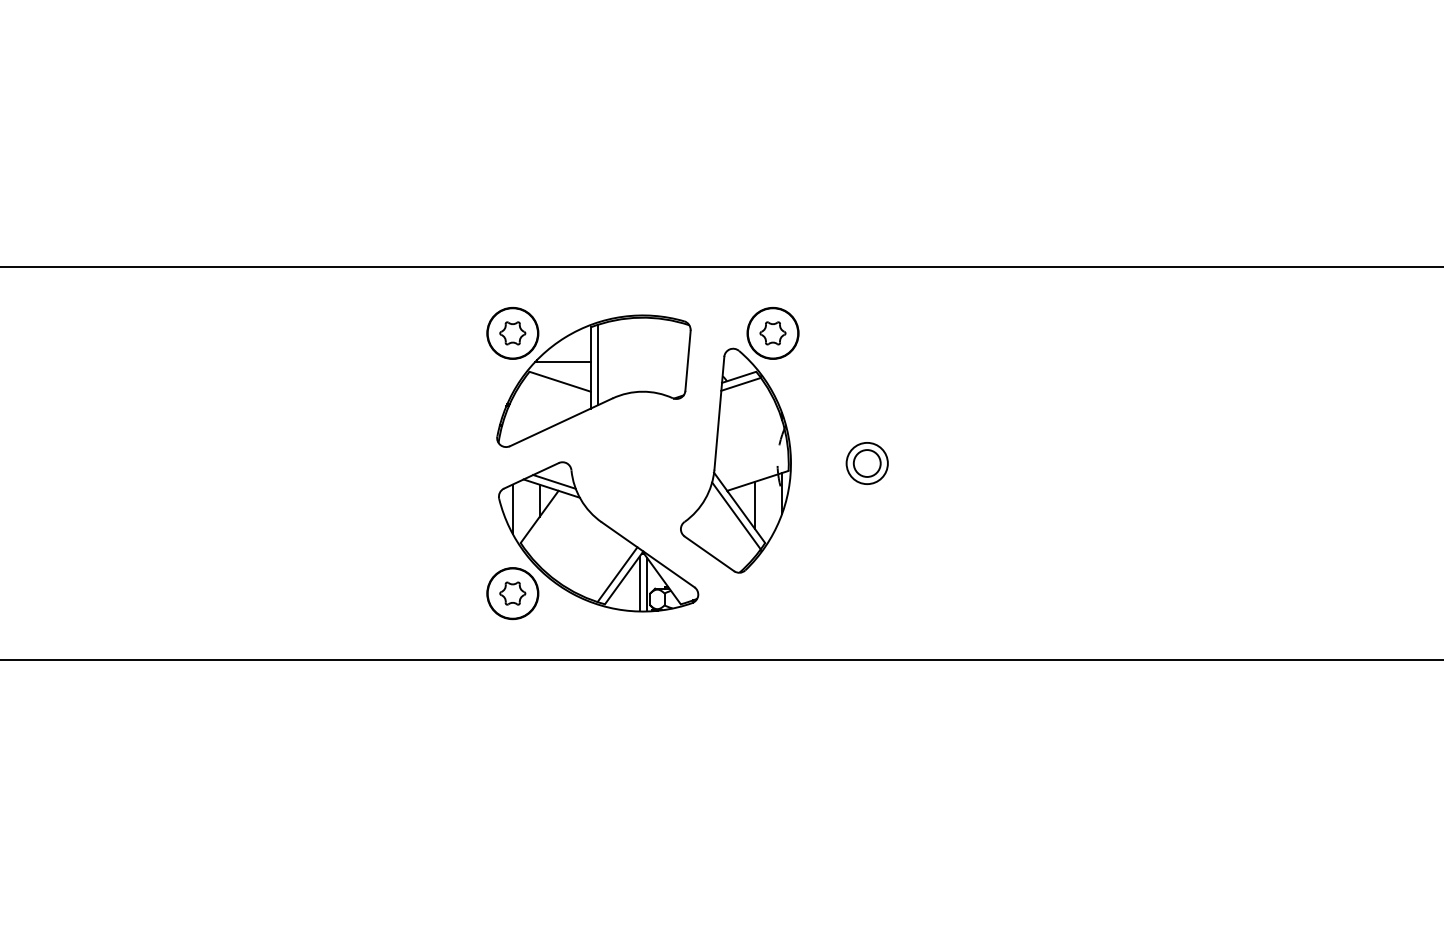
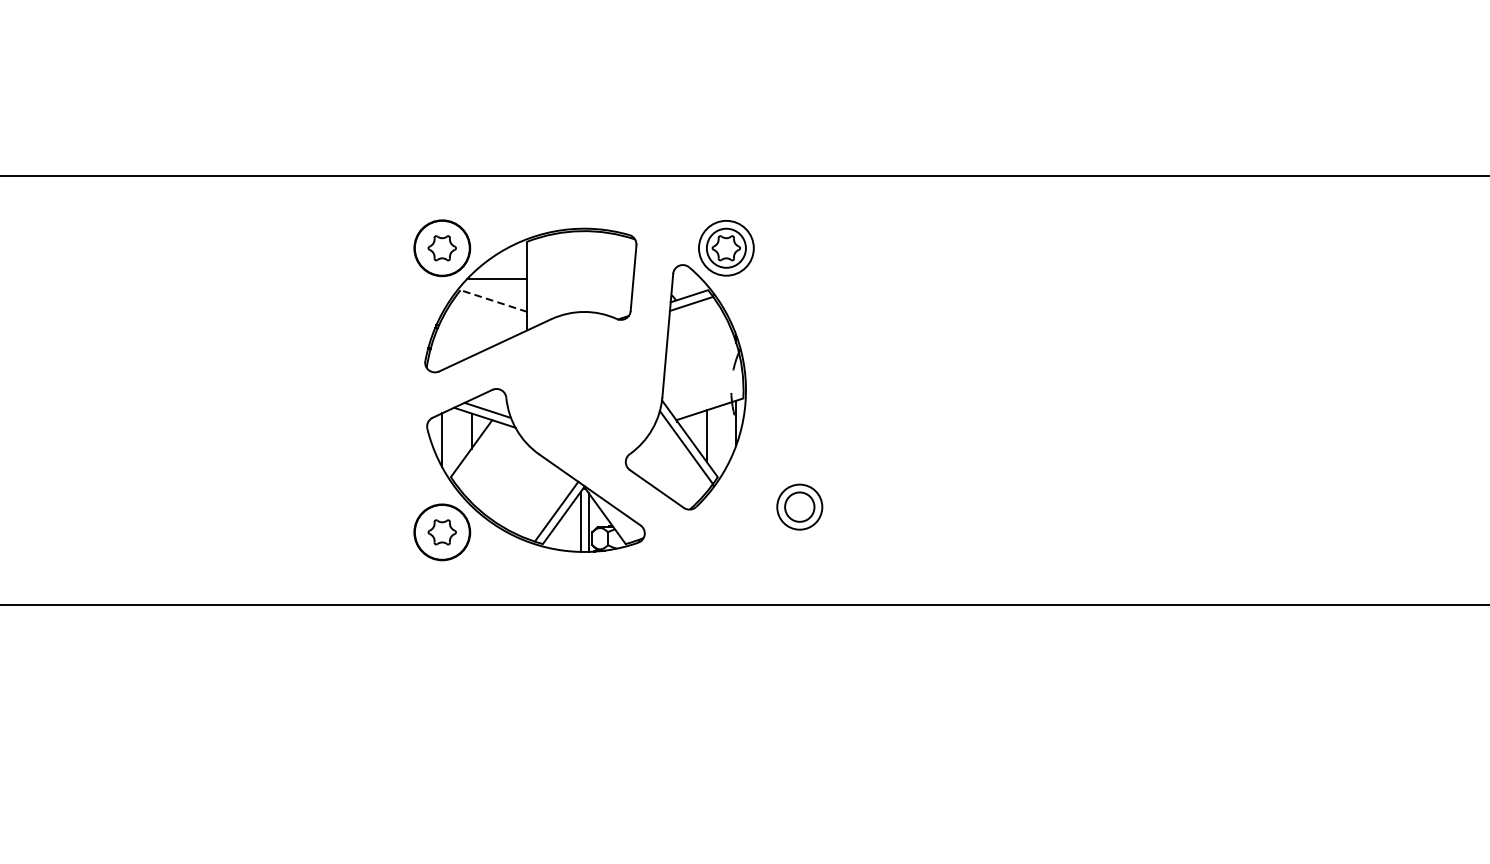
circle: (772, 332) -> (725, 247), size x0.7
line: (598, 364) -> (535, 282), removed
line: (559, 381) -> (493, 300), solid -> dashed
part: (866, 463) -> (798, 507), moved

